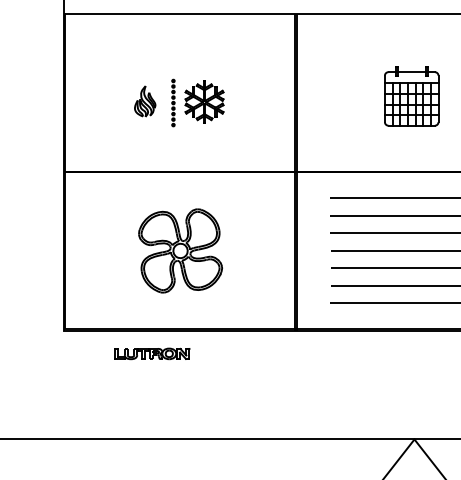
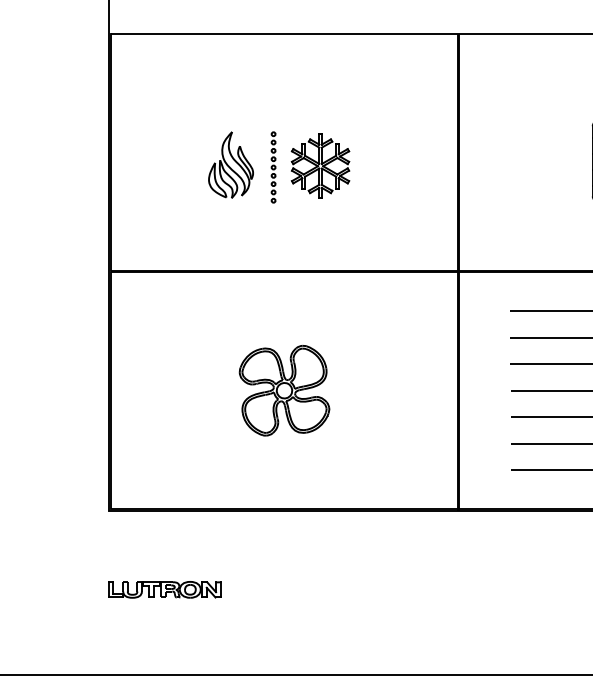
part: (144, 101) -> (229, 165), size x1.43
part: (180, 250) -> (284, 390), size x0.71
part: (152, 353) -> (165, 589), moved

